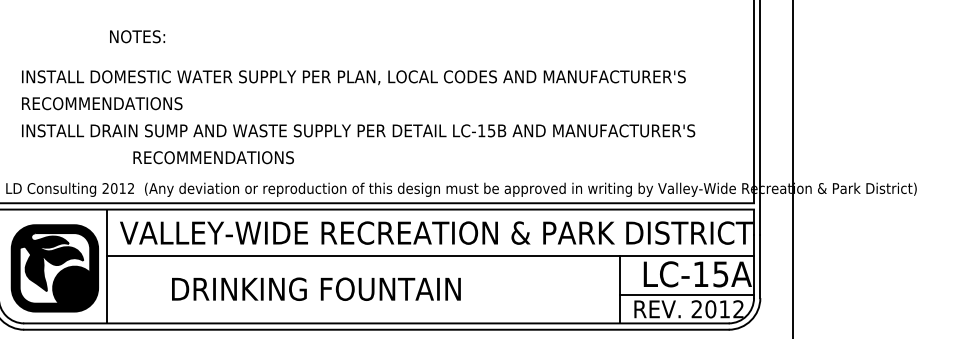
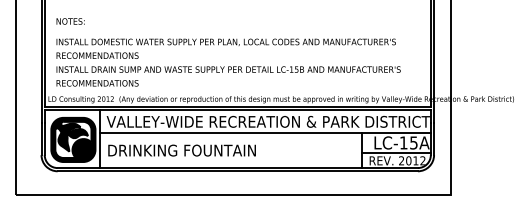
text: (137, 36) -> (70, 21), moved
text: (213, 158) -> (97, 83), moved
text: (315, 289) -> (181, 150), moved

